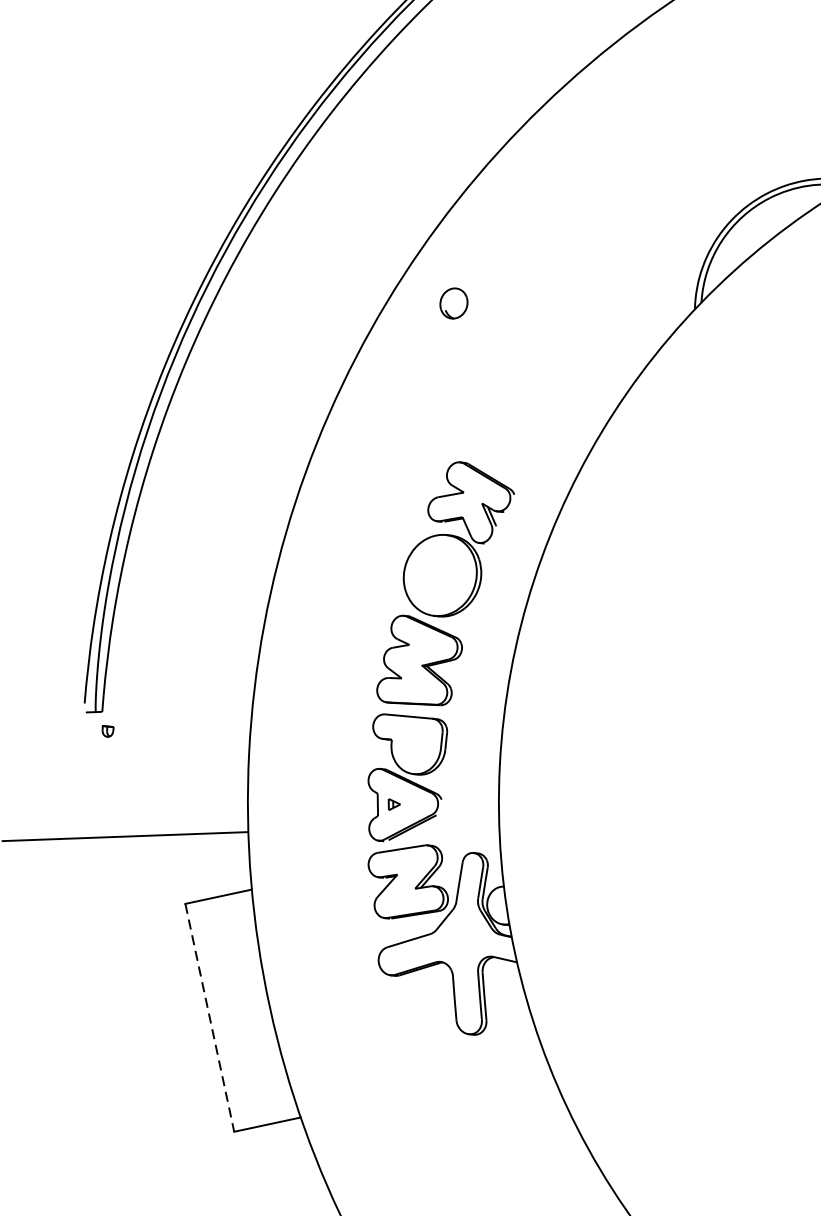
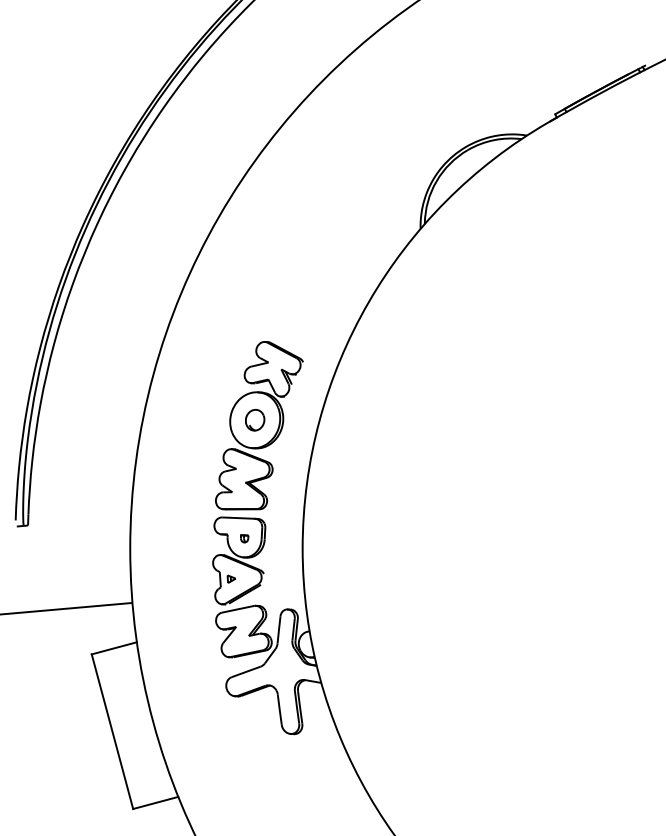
part: (454, 302) -> (255, 419), moved
part: (107, 731) -> (244, 538), moved
line: (209, 1019) -> (112, 732), dashed -> solid

